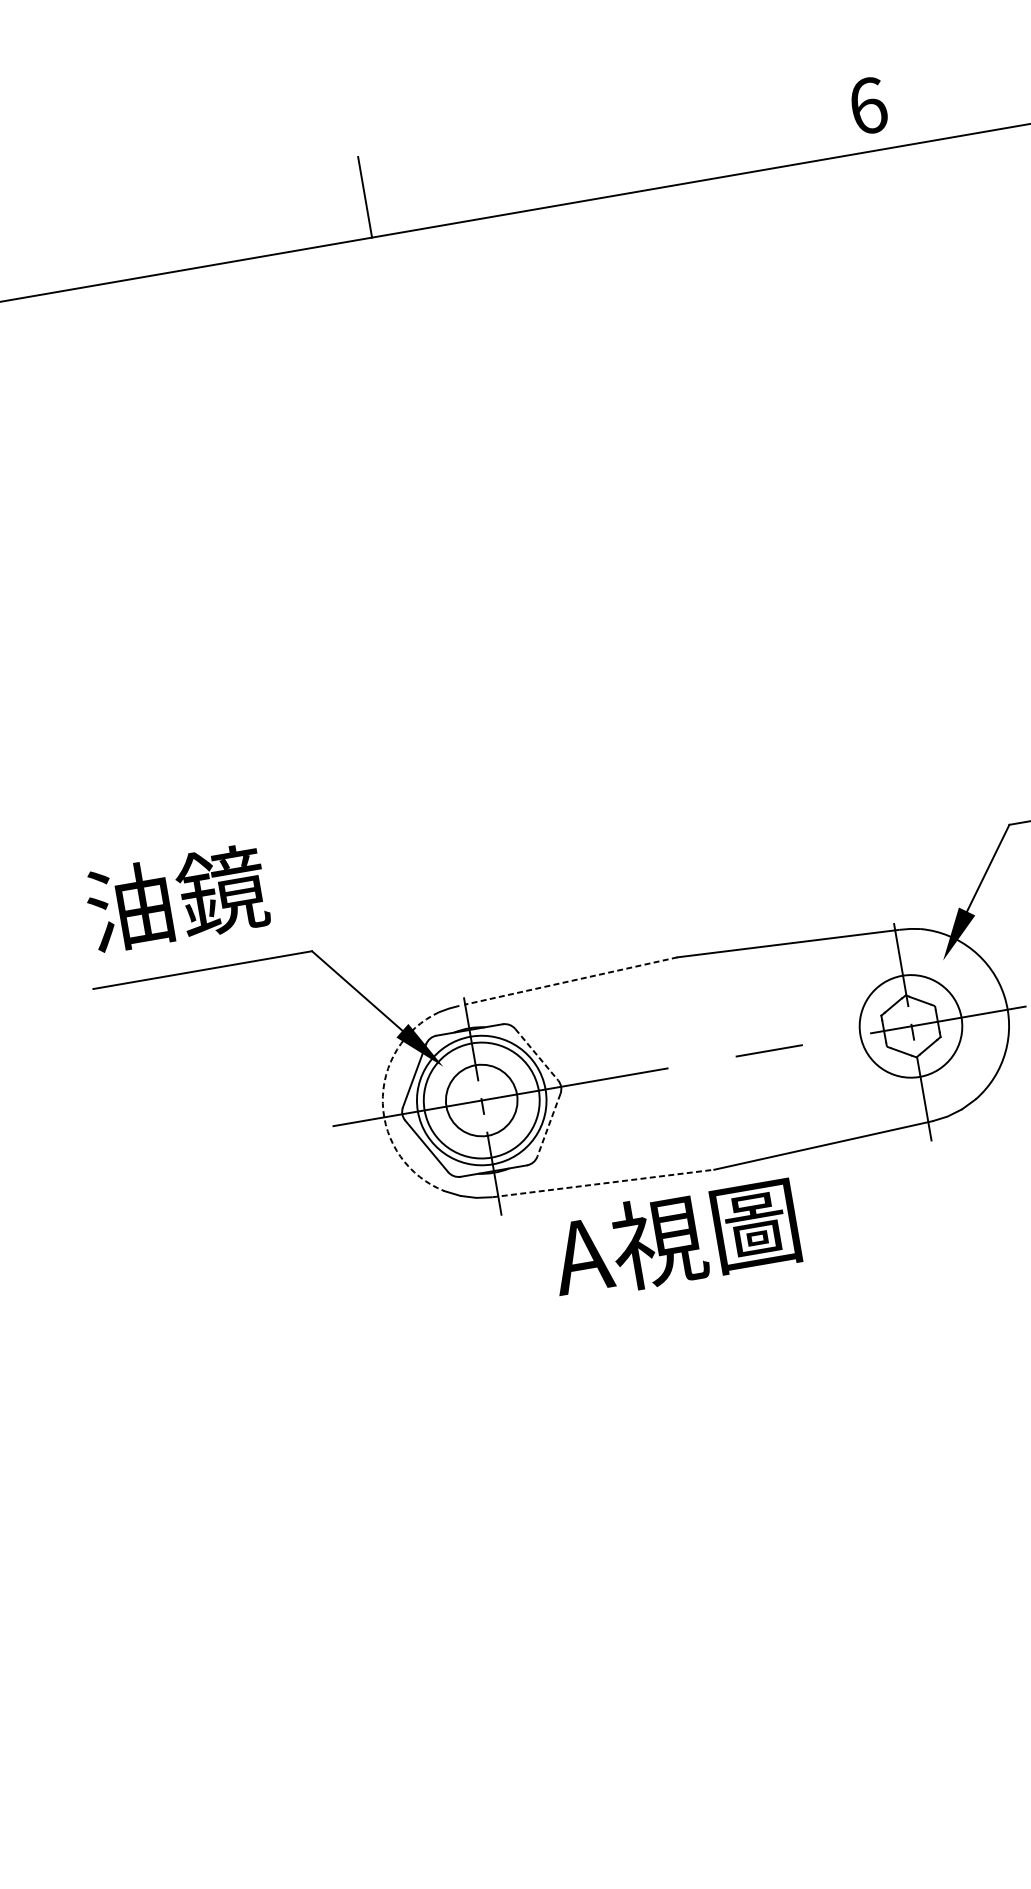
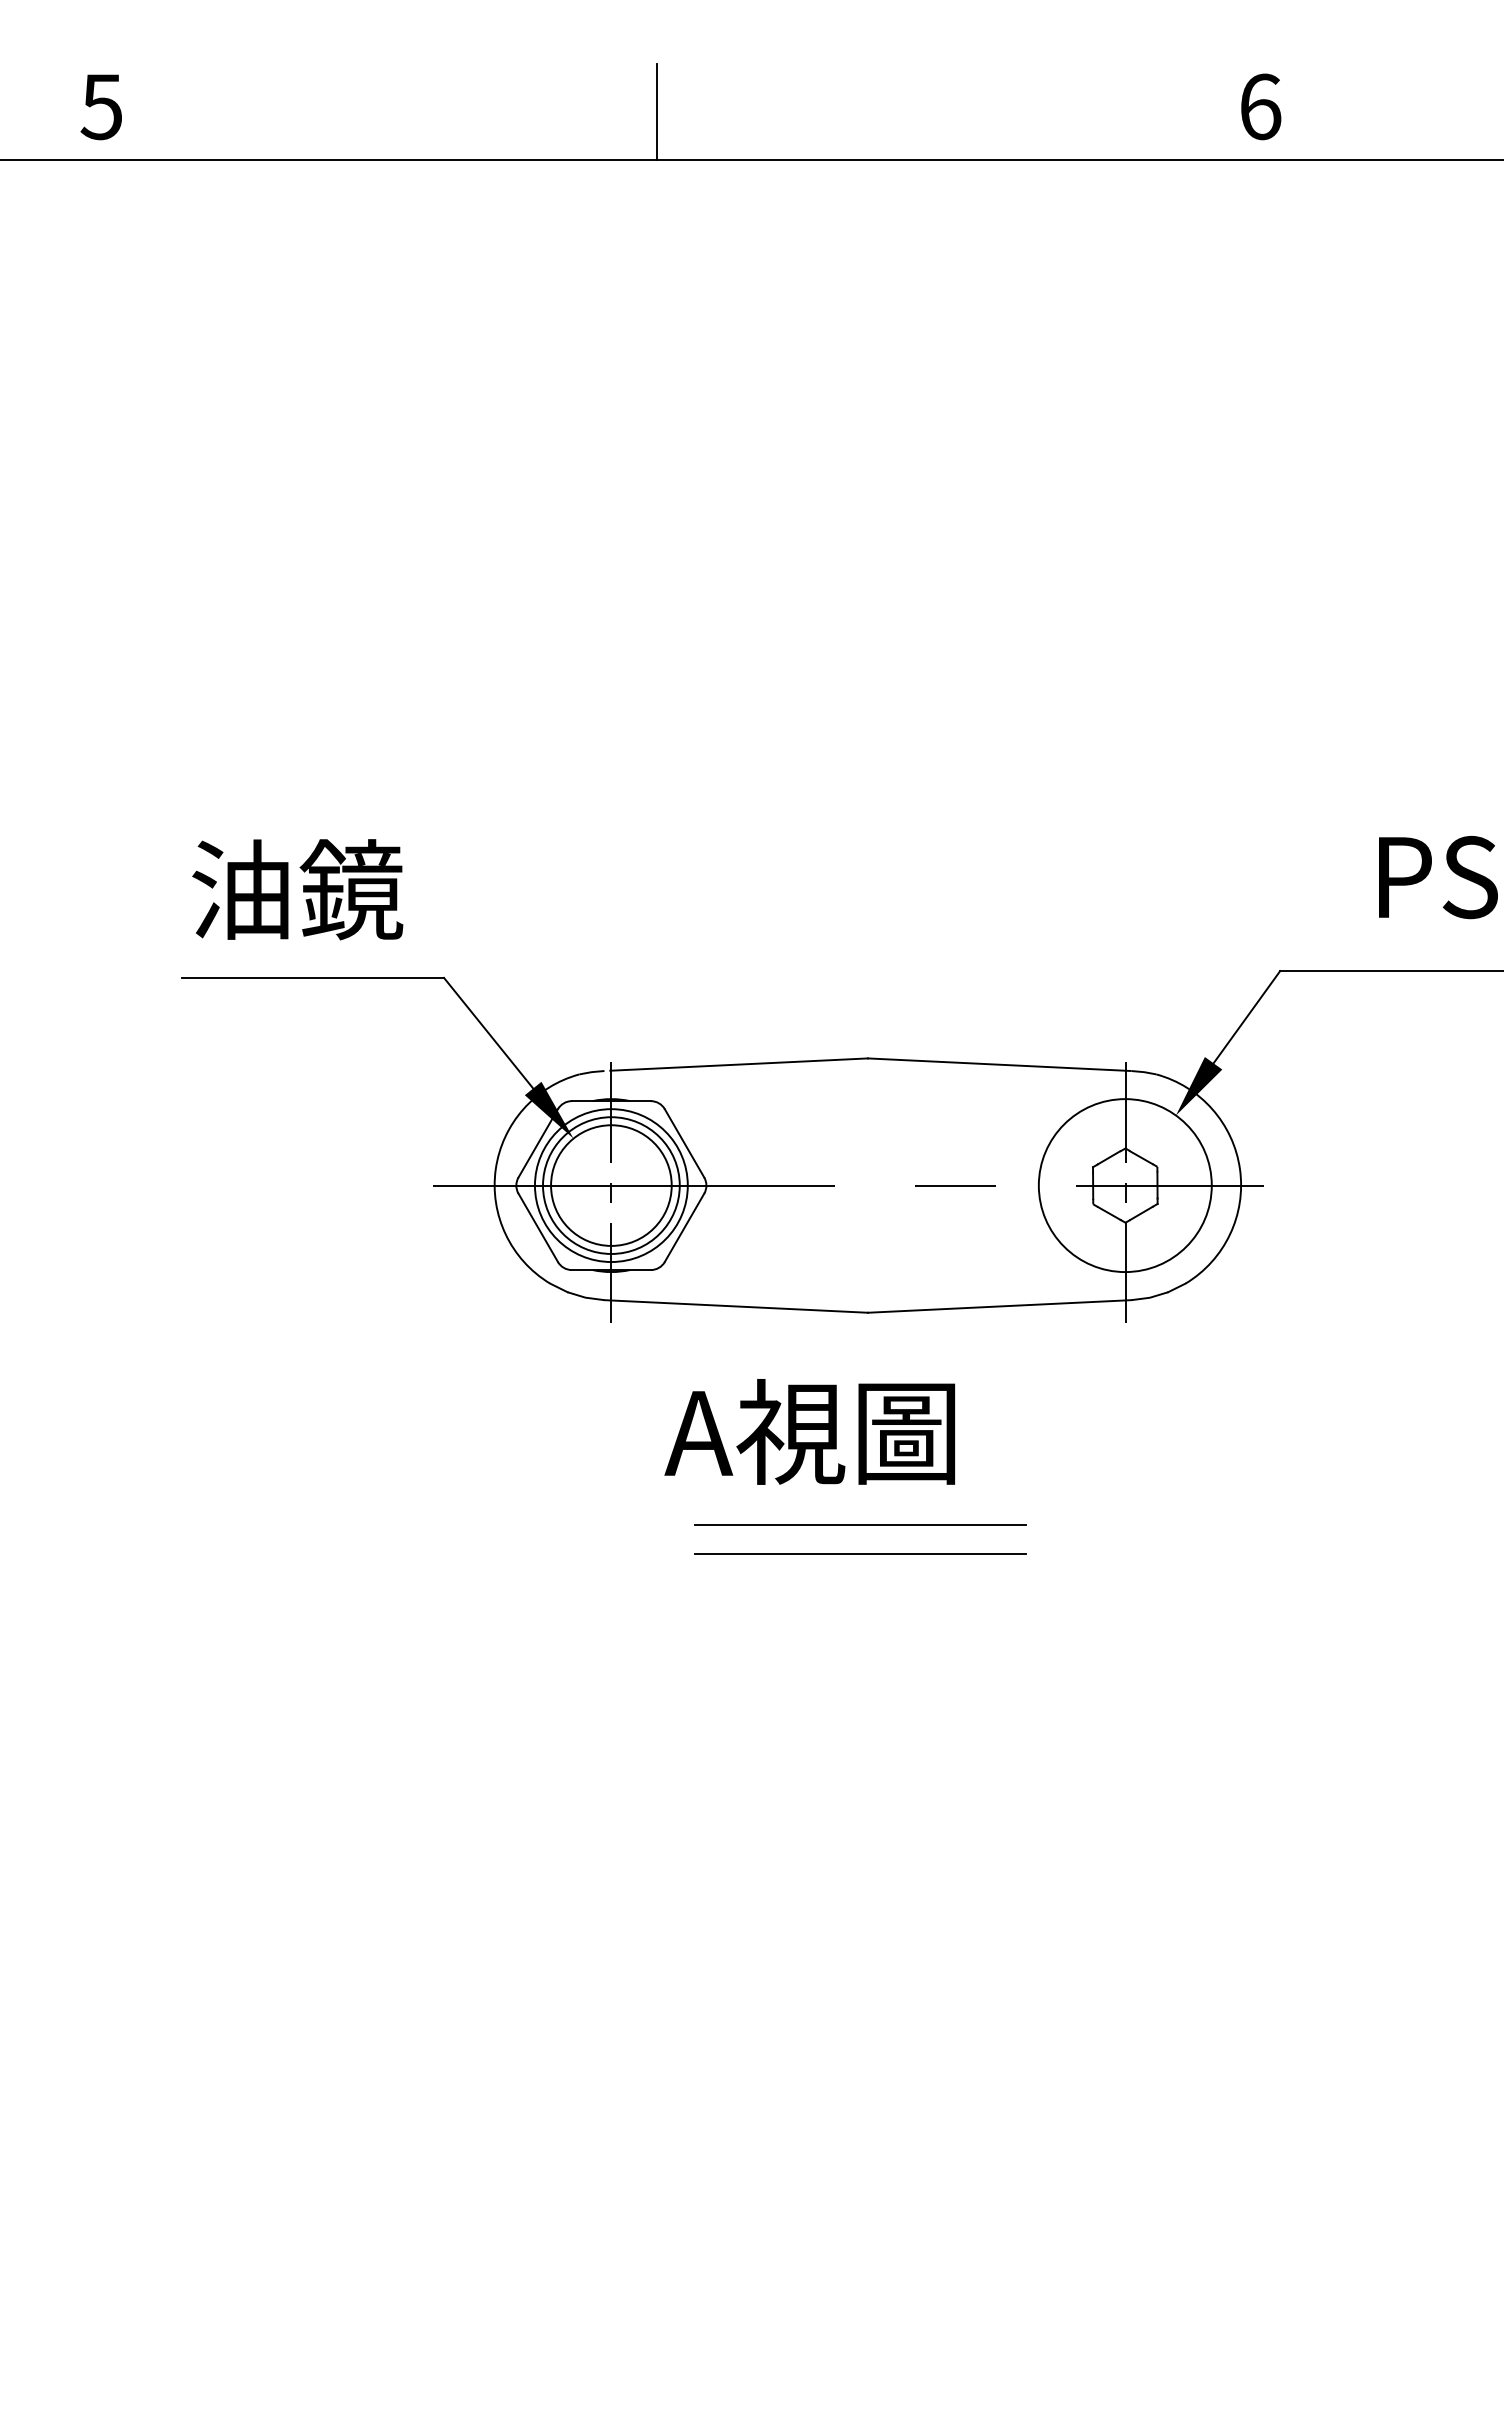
line: (571, 980) -> (739, 1064), dashed -> solid
circle: (910, 1026) -> (1124, 1185), size x1.43
line: (536, 1054) -> (684, 1143), dashed -> solid
circle: (481, 1100) -> (611, 1185), size x1.43
arc: (382, 1103) -> (495, 1169), dashed -> solid
line: (549, 1125) -> (684, 1228), dashed -> solid
line: (603, 1183) -> (736, 1306), dashed -> solid
text: (674, 1238) -> (809, 1431), moved
line: (738, 1347) -> (860, 1524), added
line: (742, 1371) -> (860, 1553), added

